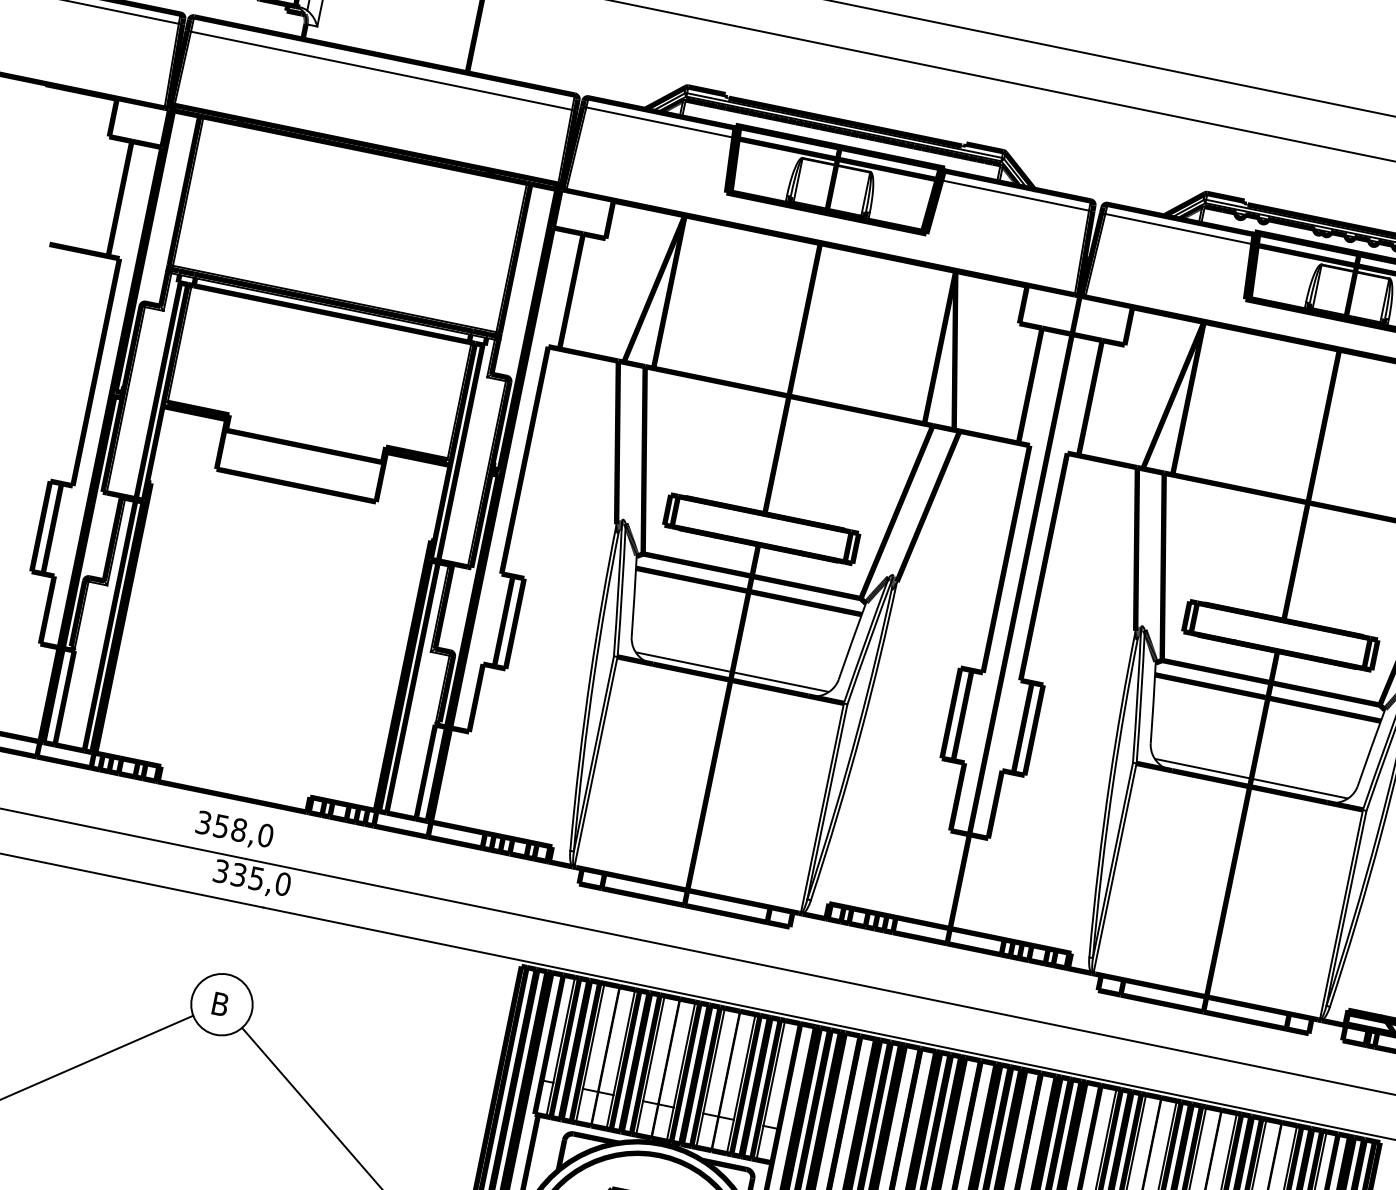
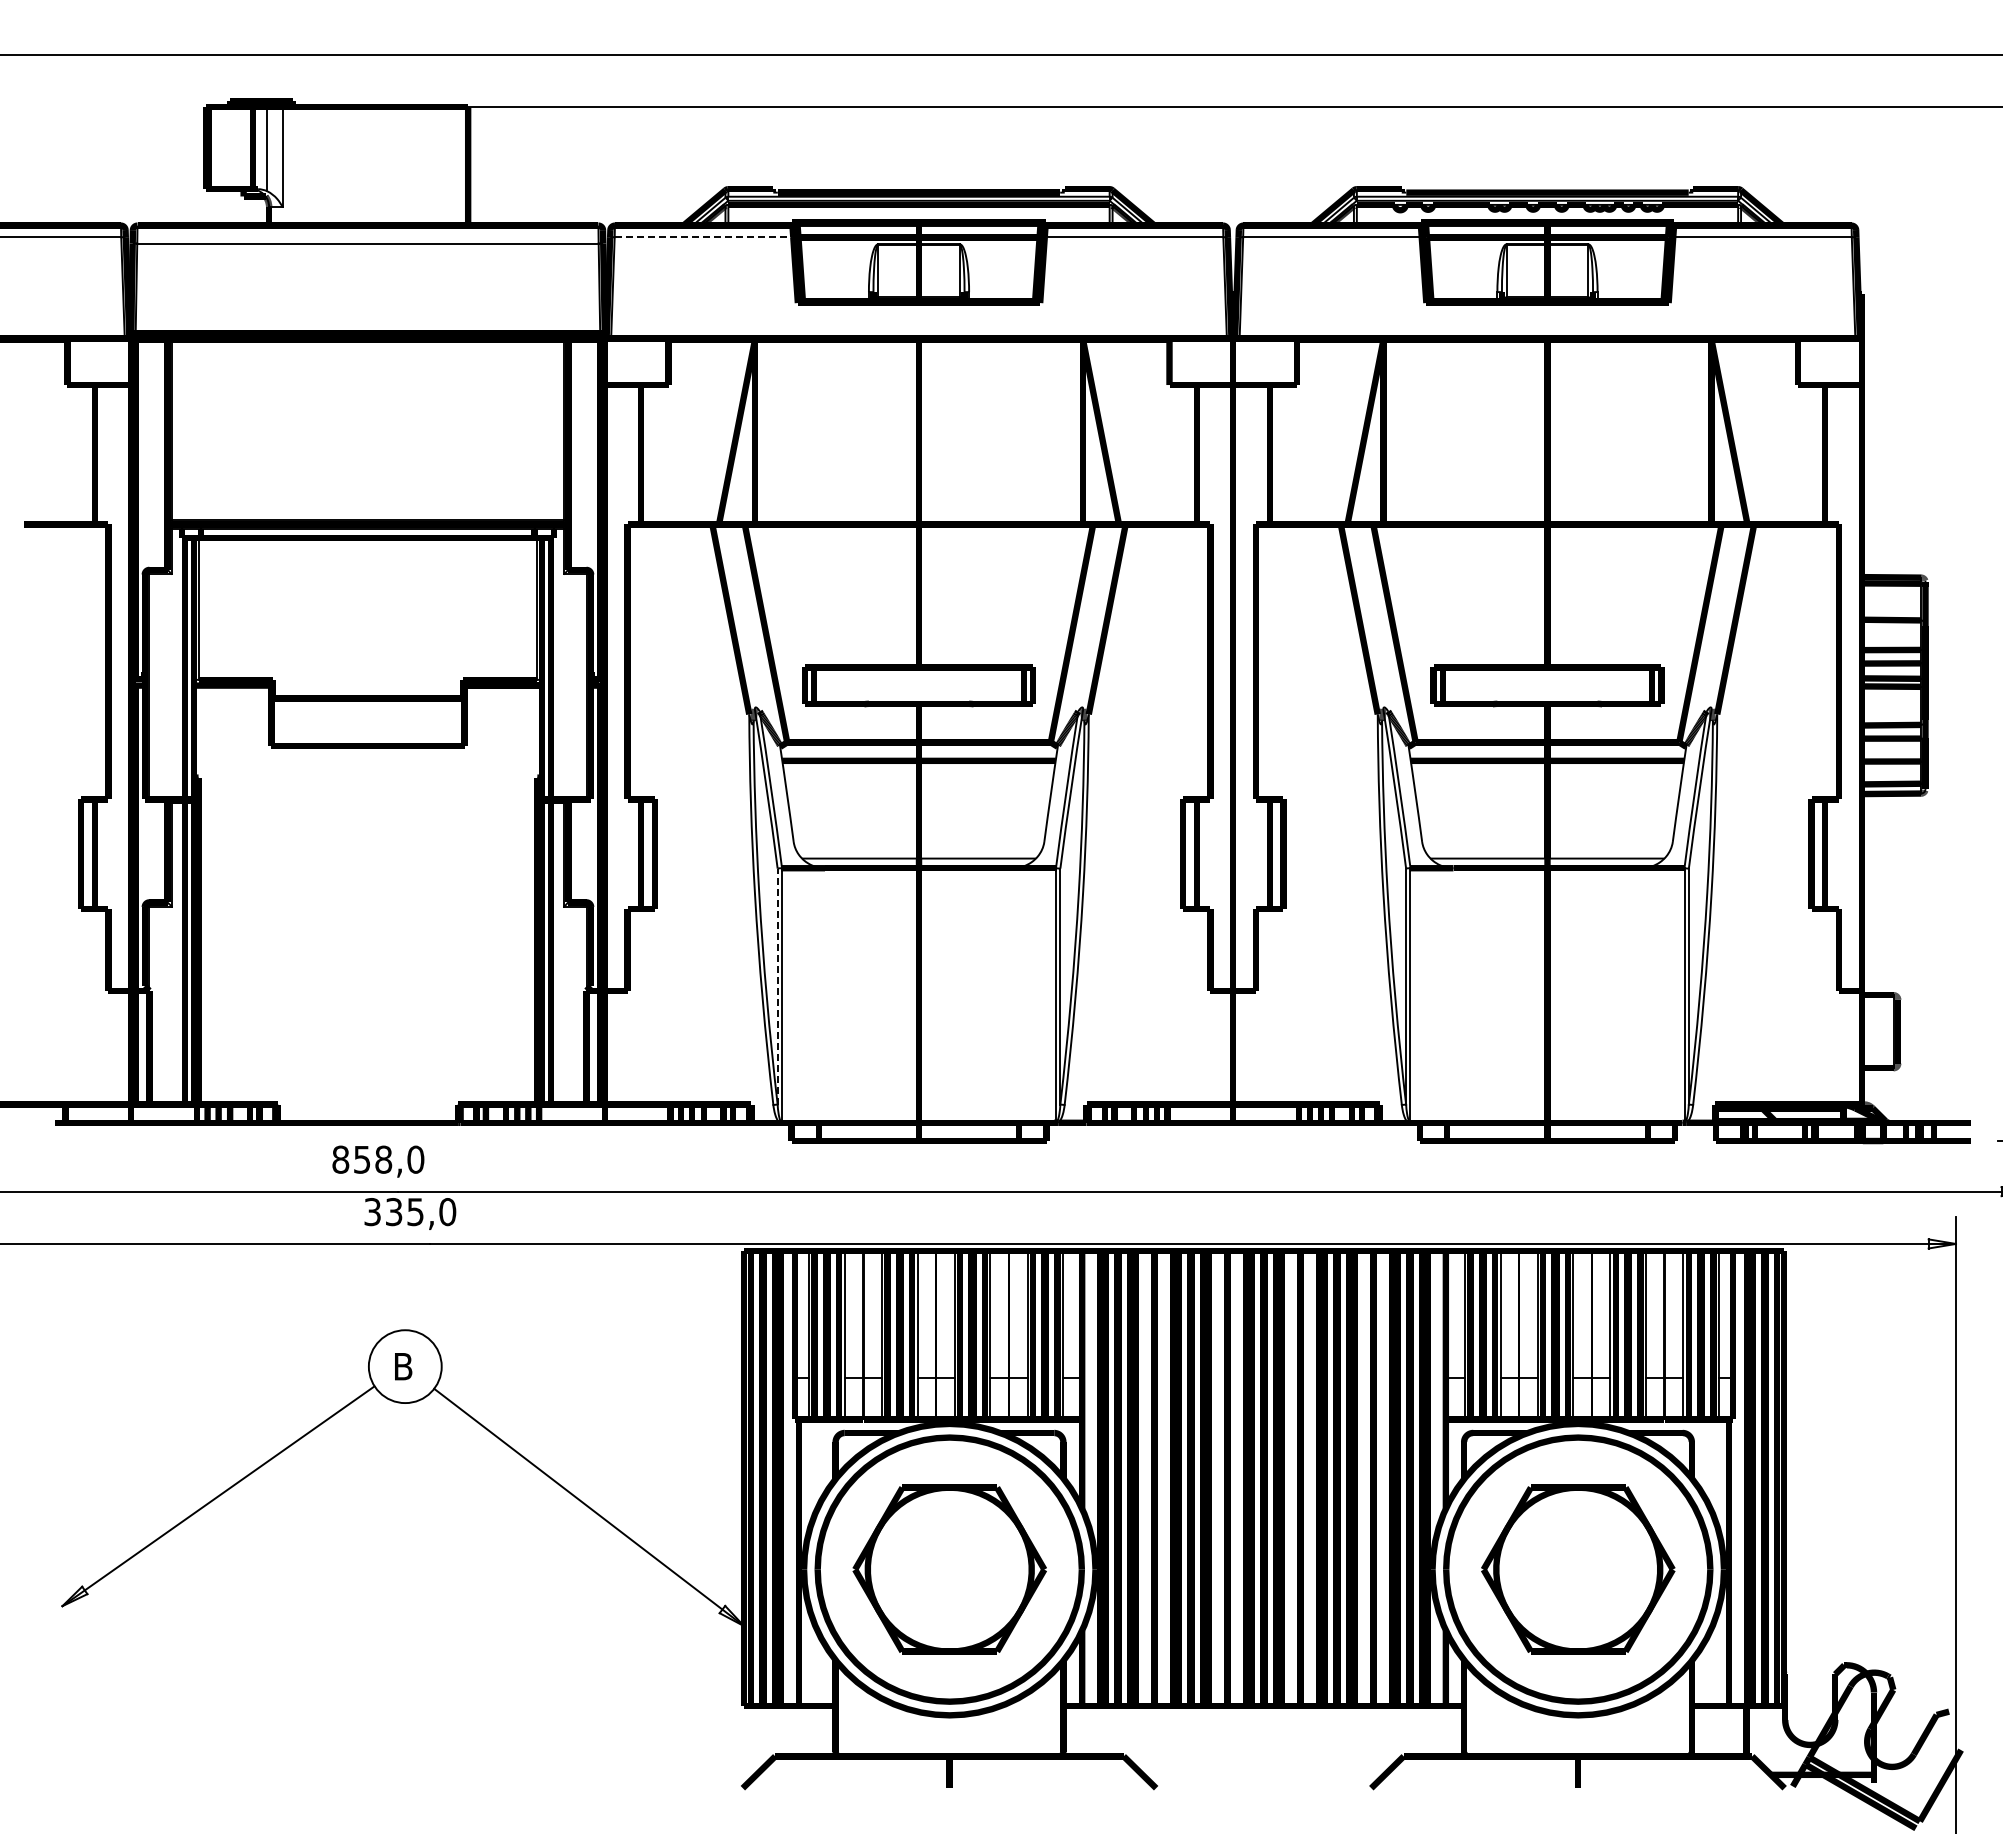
line: (660, 122) -> (704, 237), solid -> dashed
line: (593, 753) -> (777, 986), solid -> dashed
text: (203, 822) -> (340, 1159), 358,0 -> 858,0

